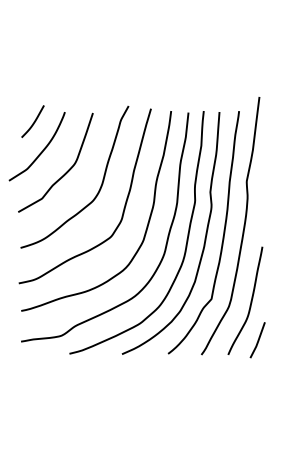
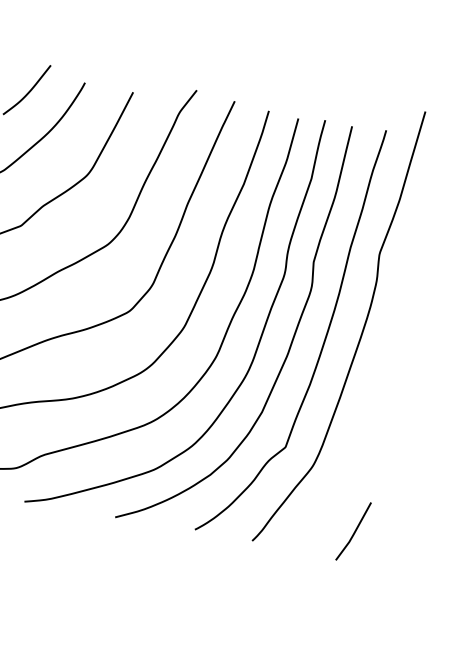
curve: (250, 300) -> (352, 460), removed

